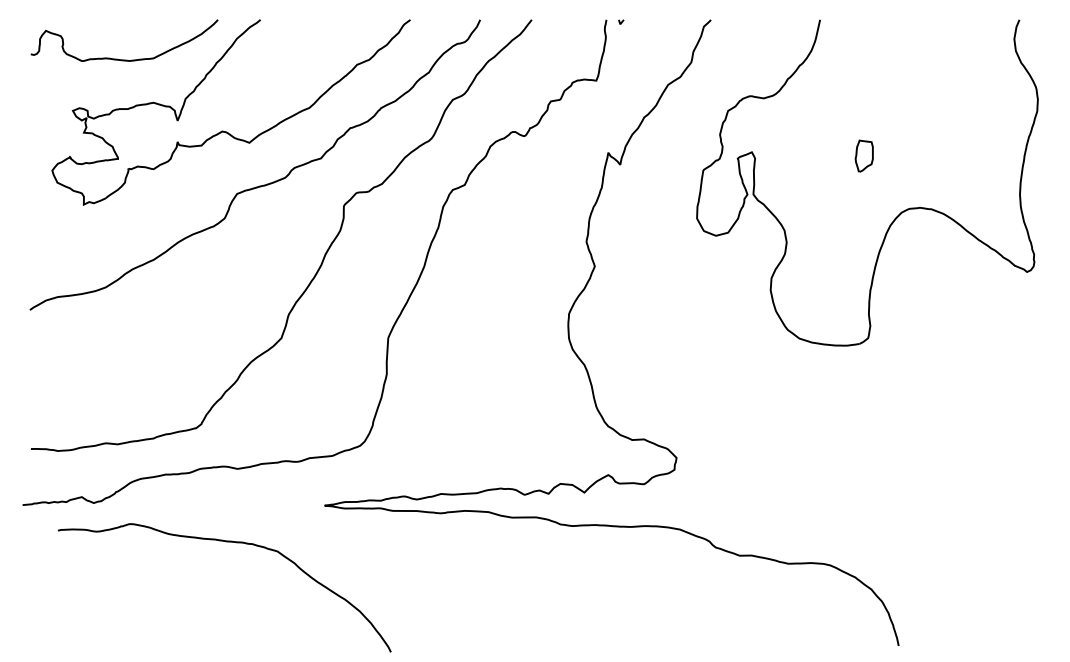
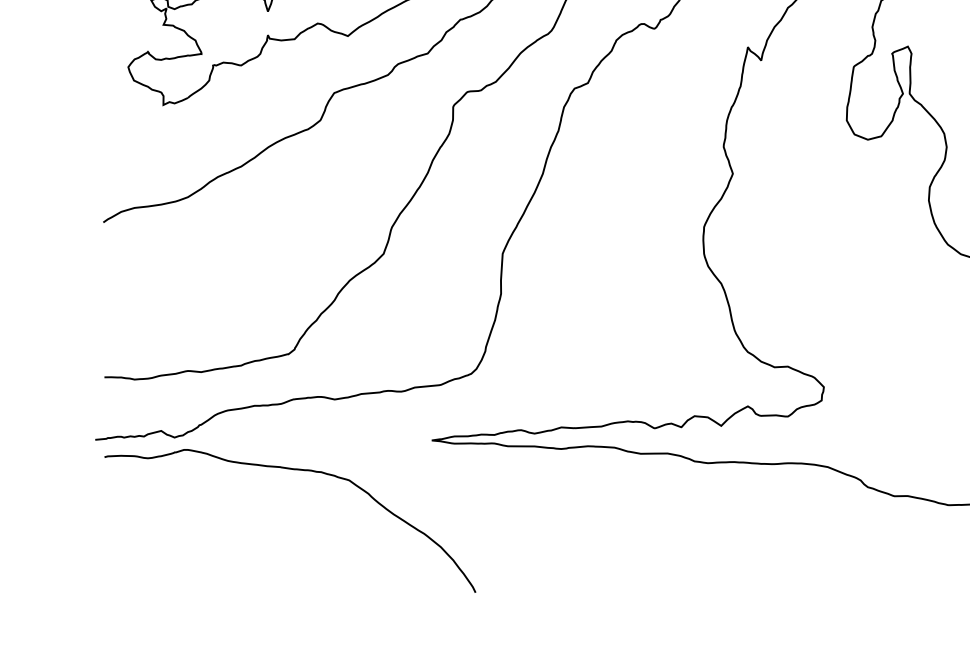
curve: (225, 542) -> (291, 470), moved

